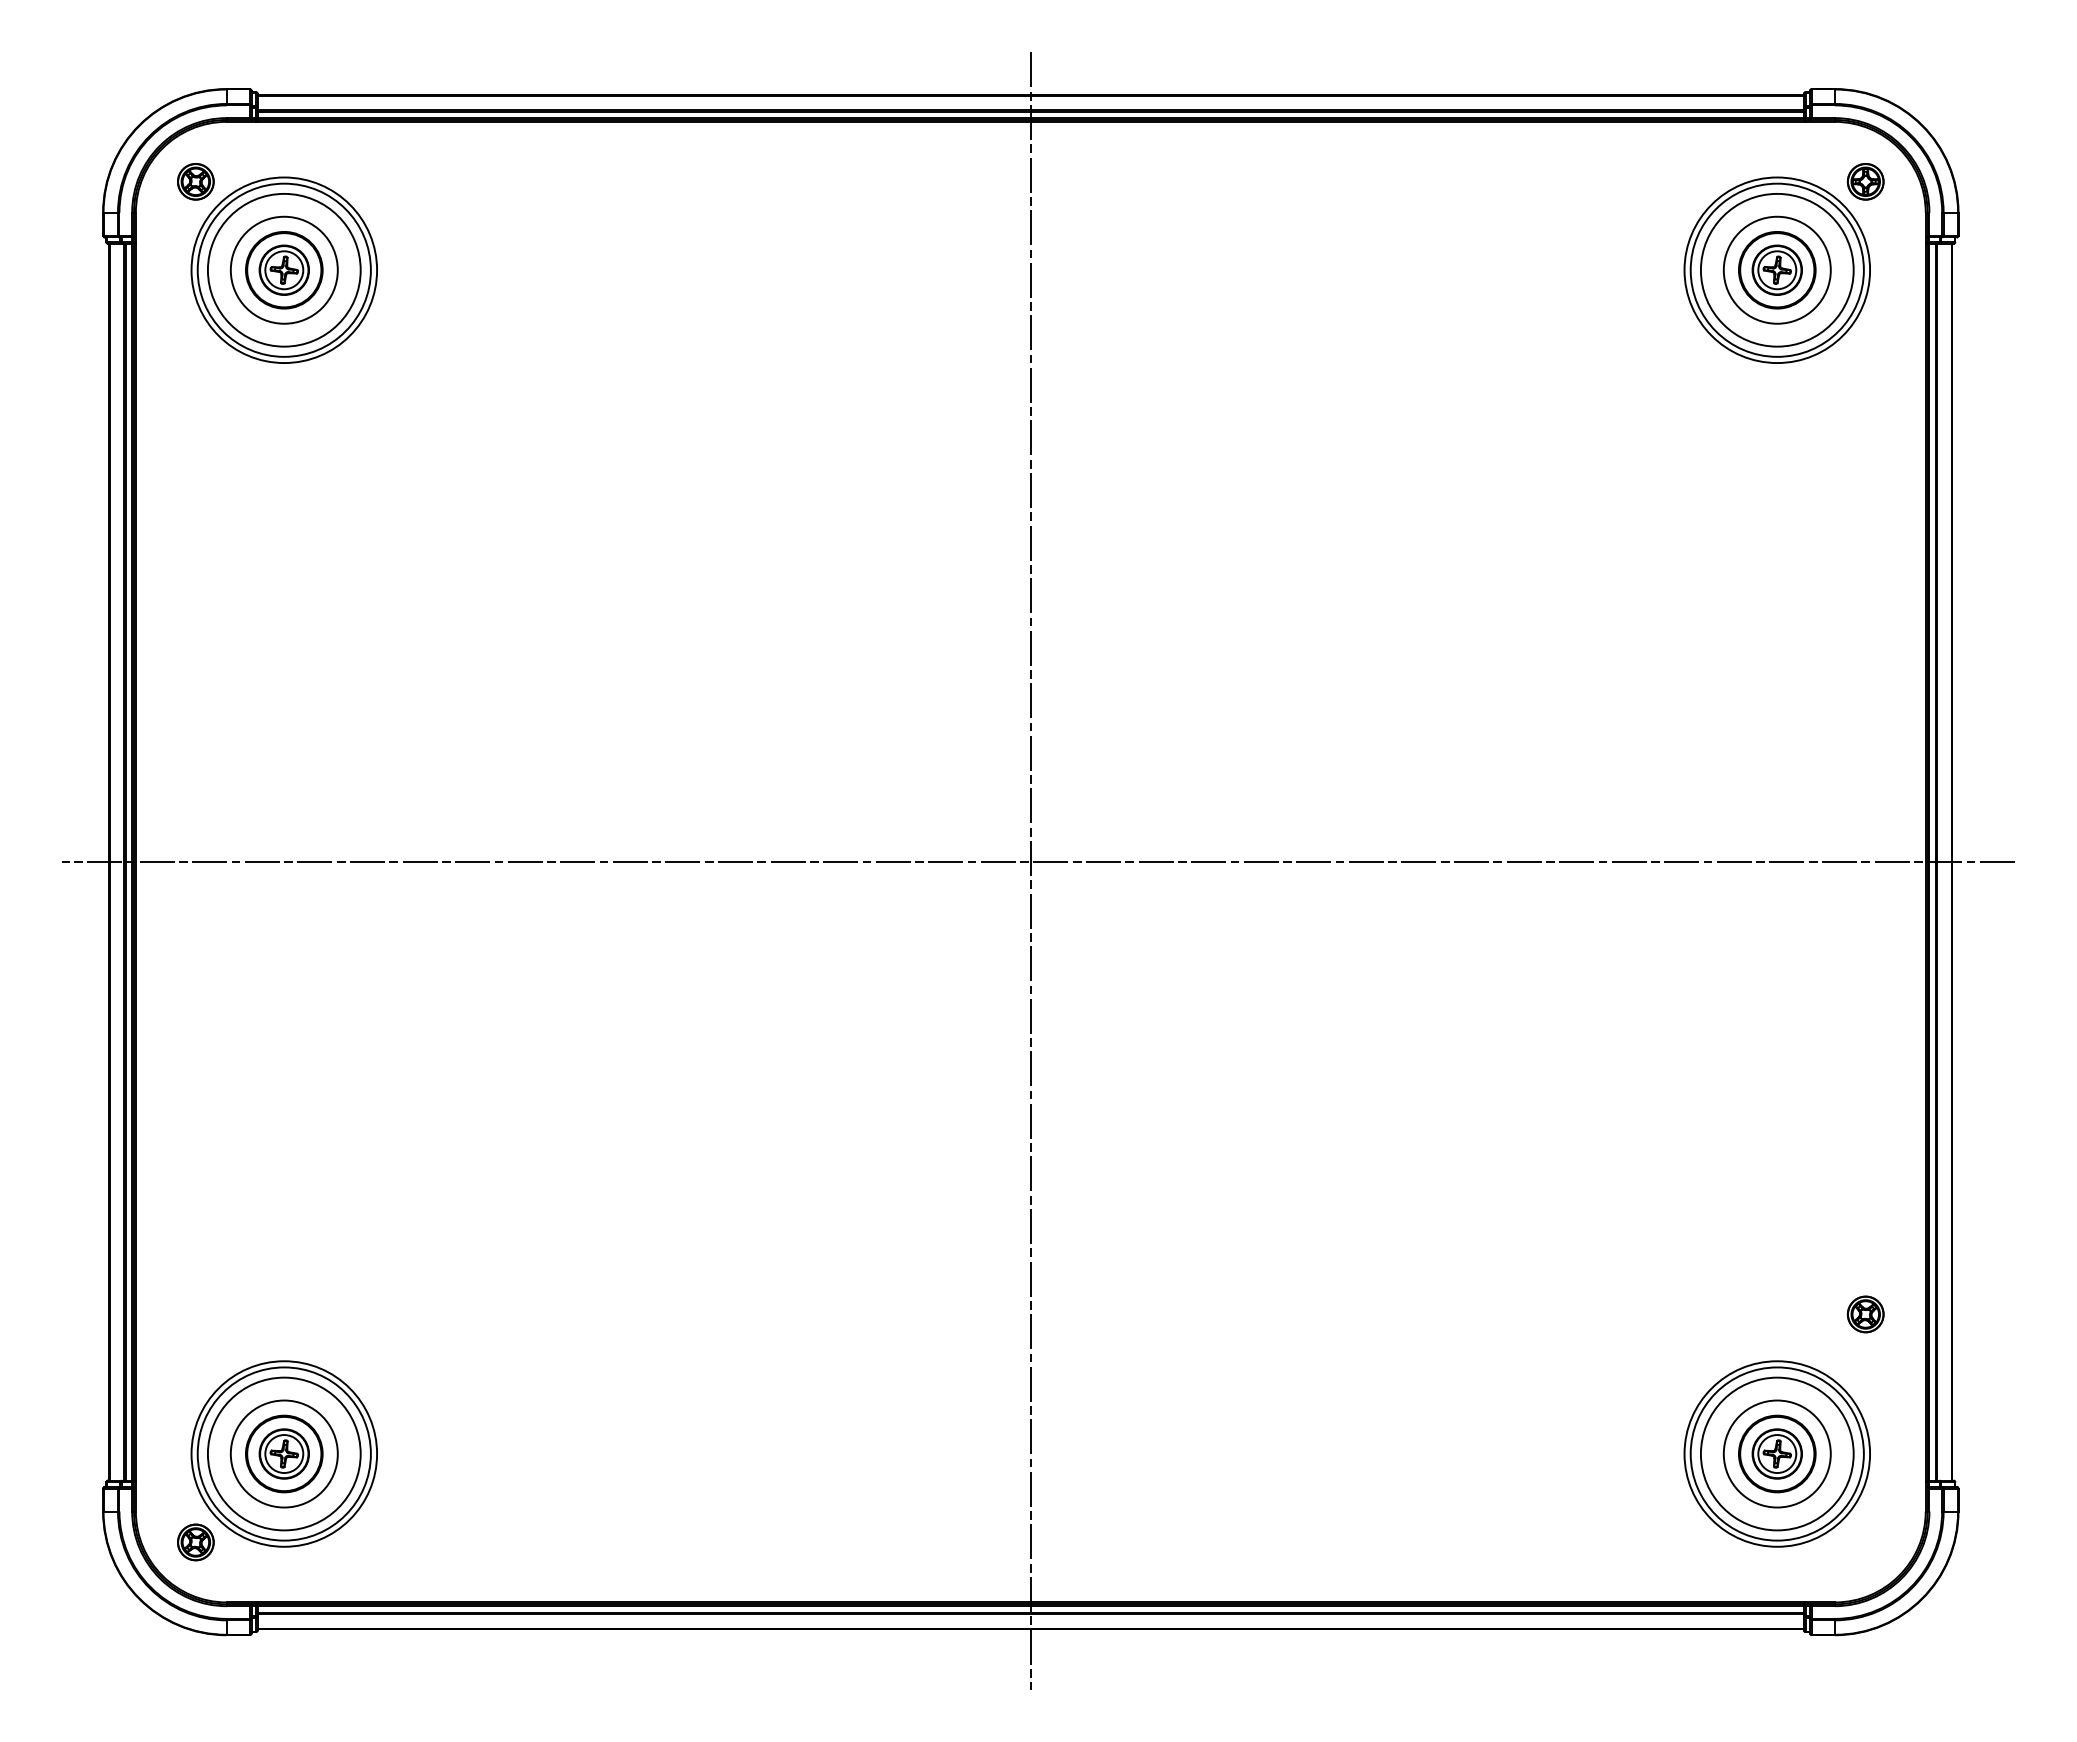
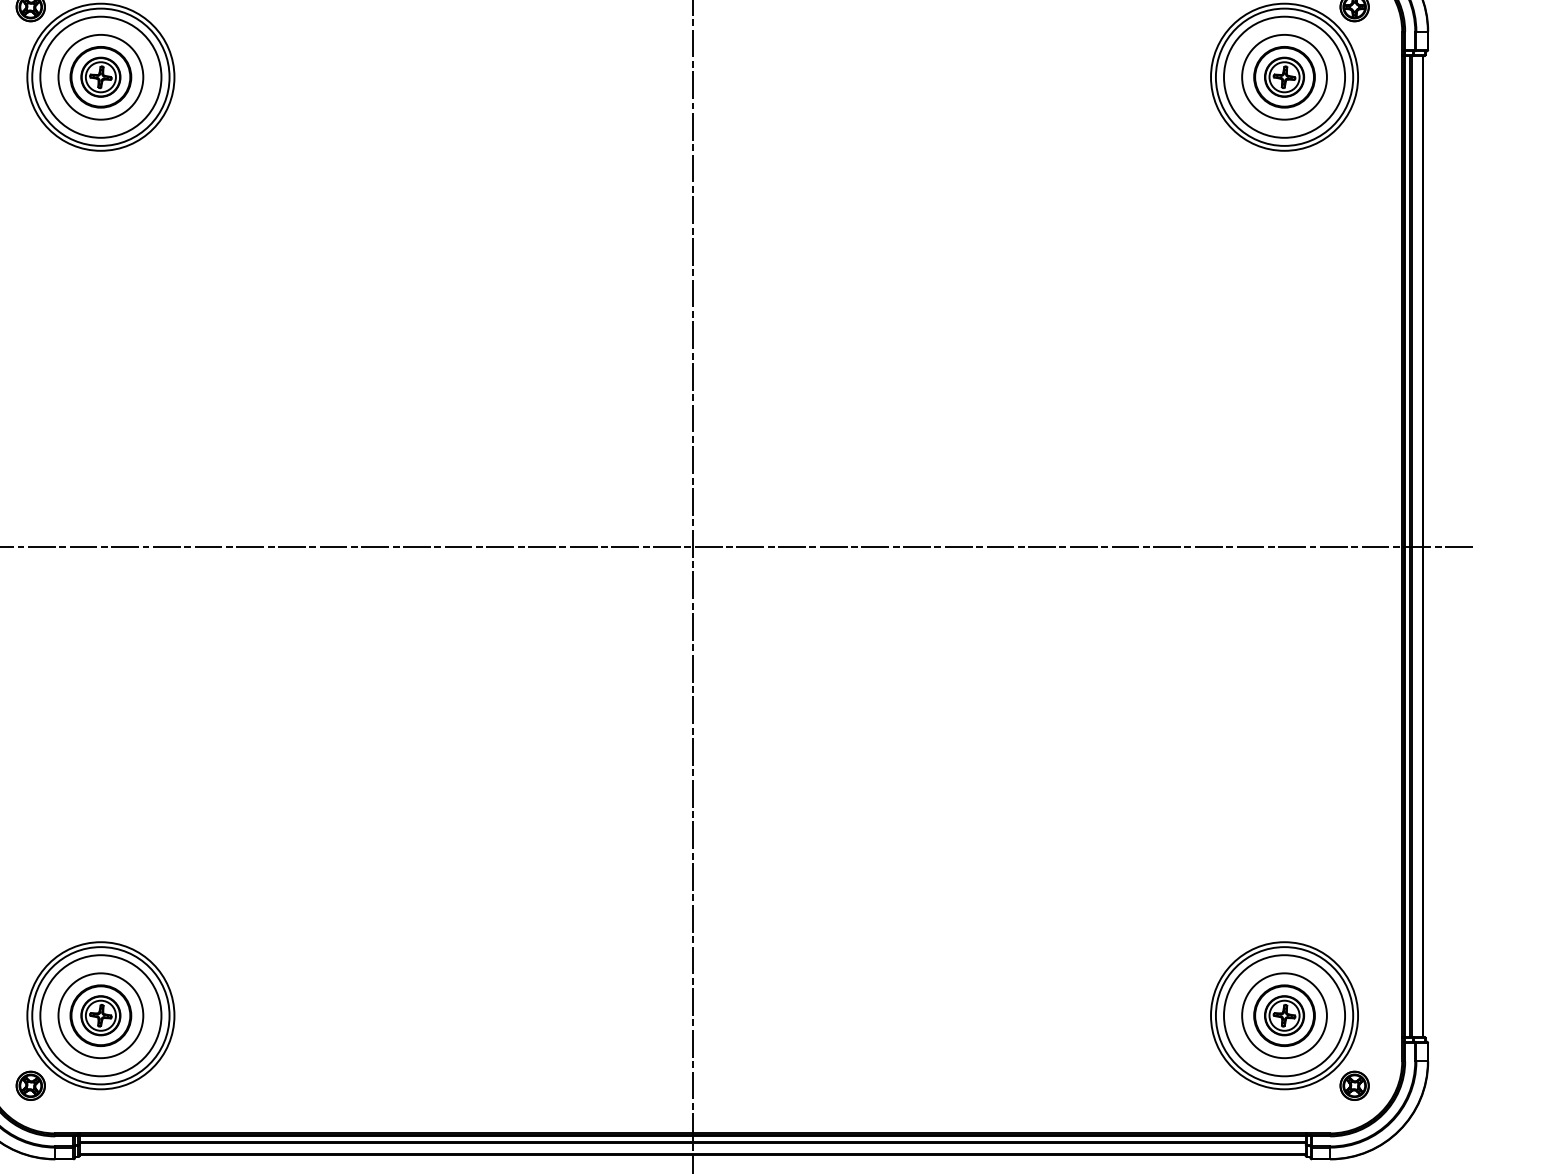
part: (1865, 1314) -> (1354, 1085), moved

